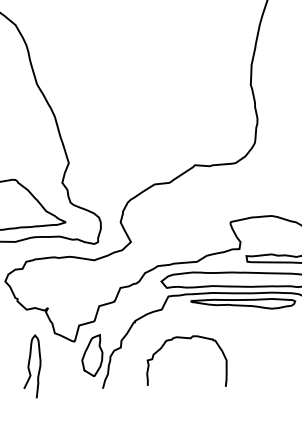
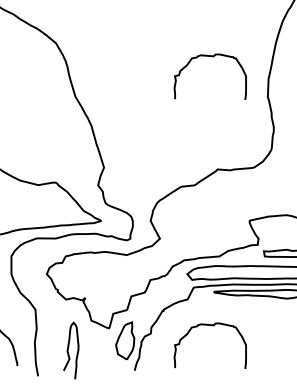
curve: (188, 40) -> (211, 57), added

